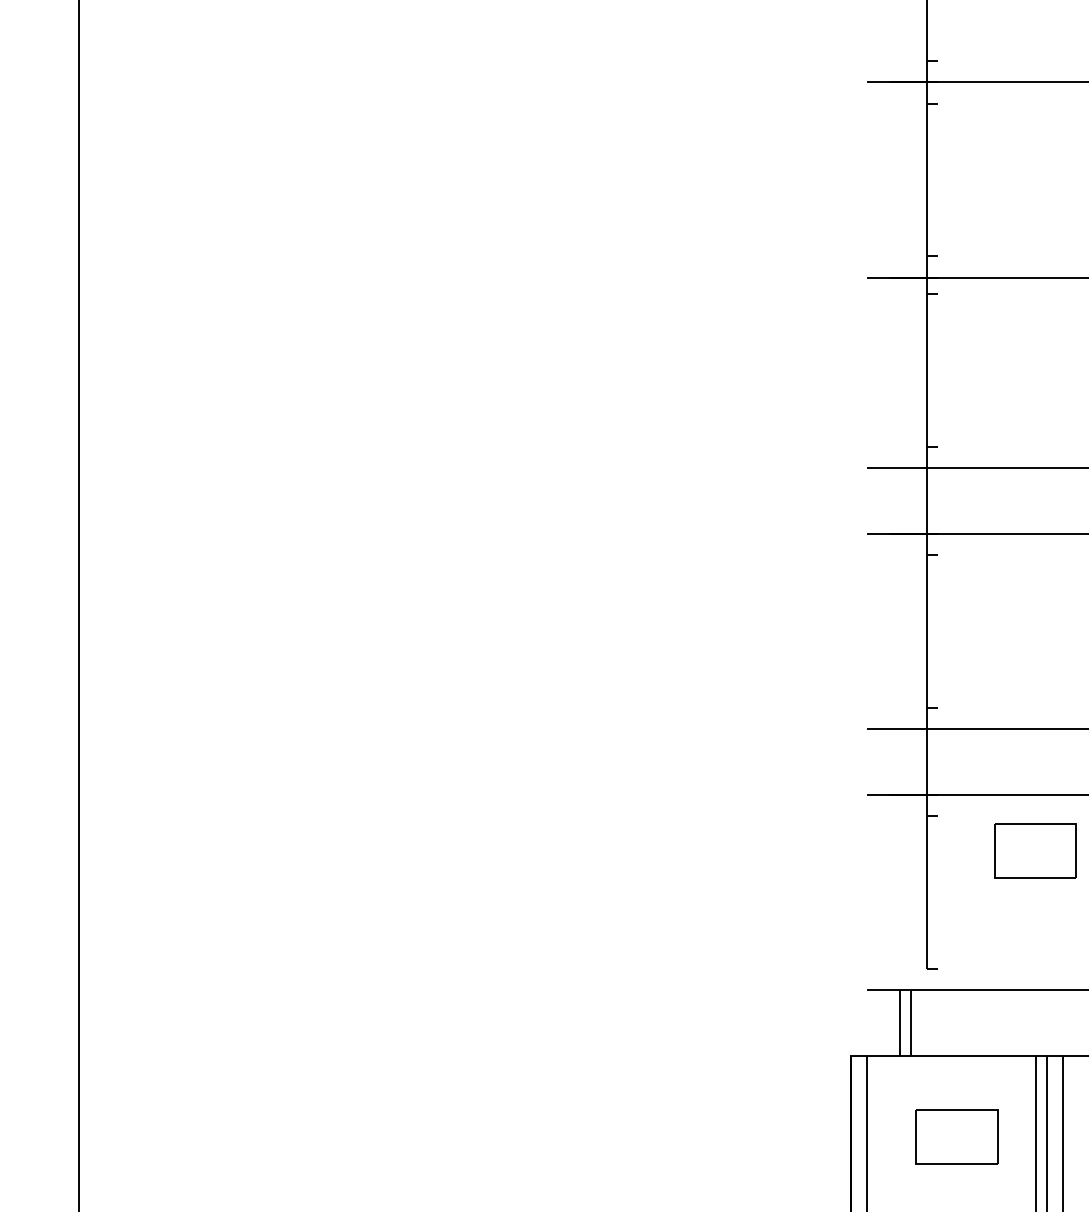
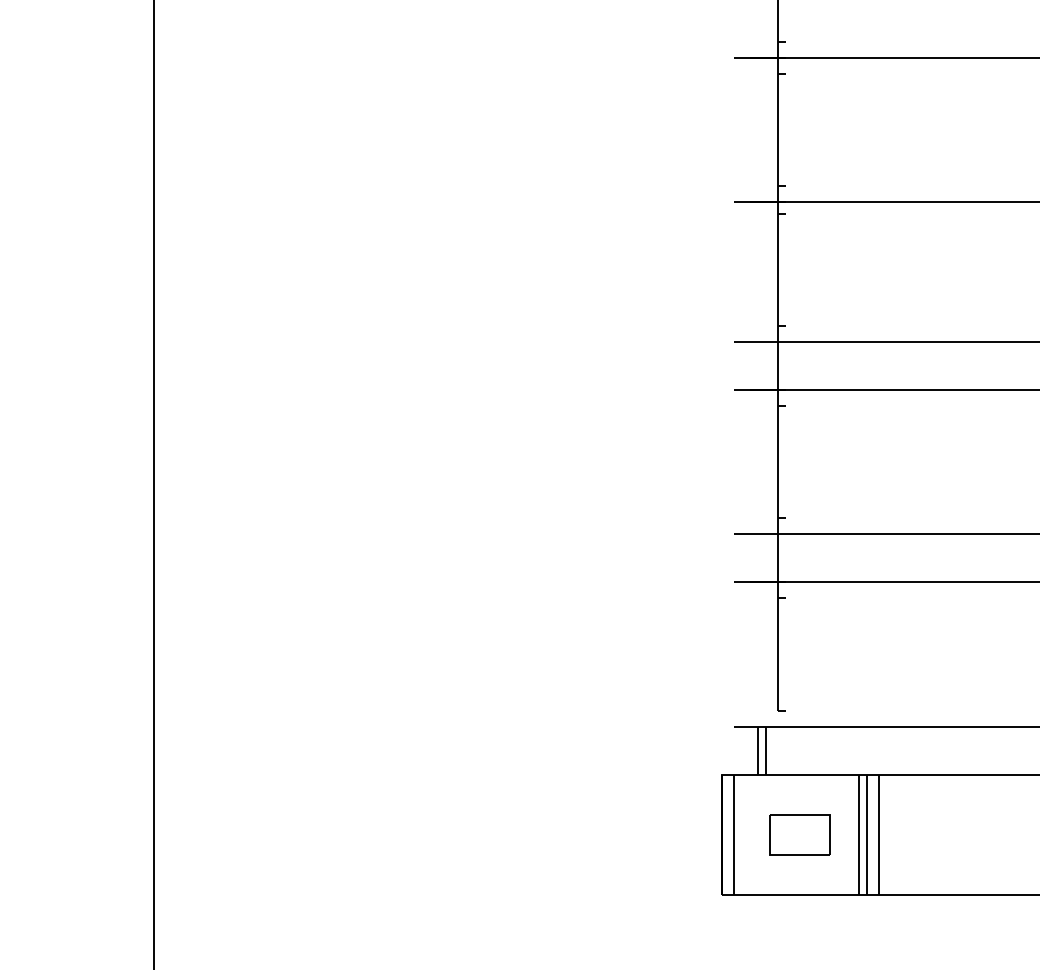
part: (1034, 850) -> (857, 623), removed

